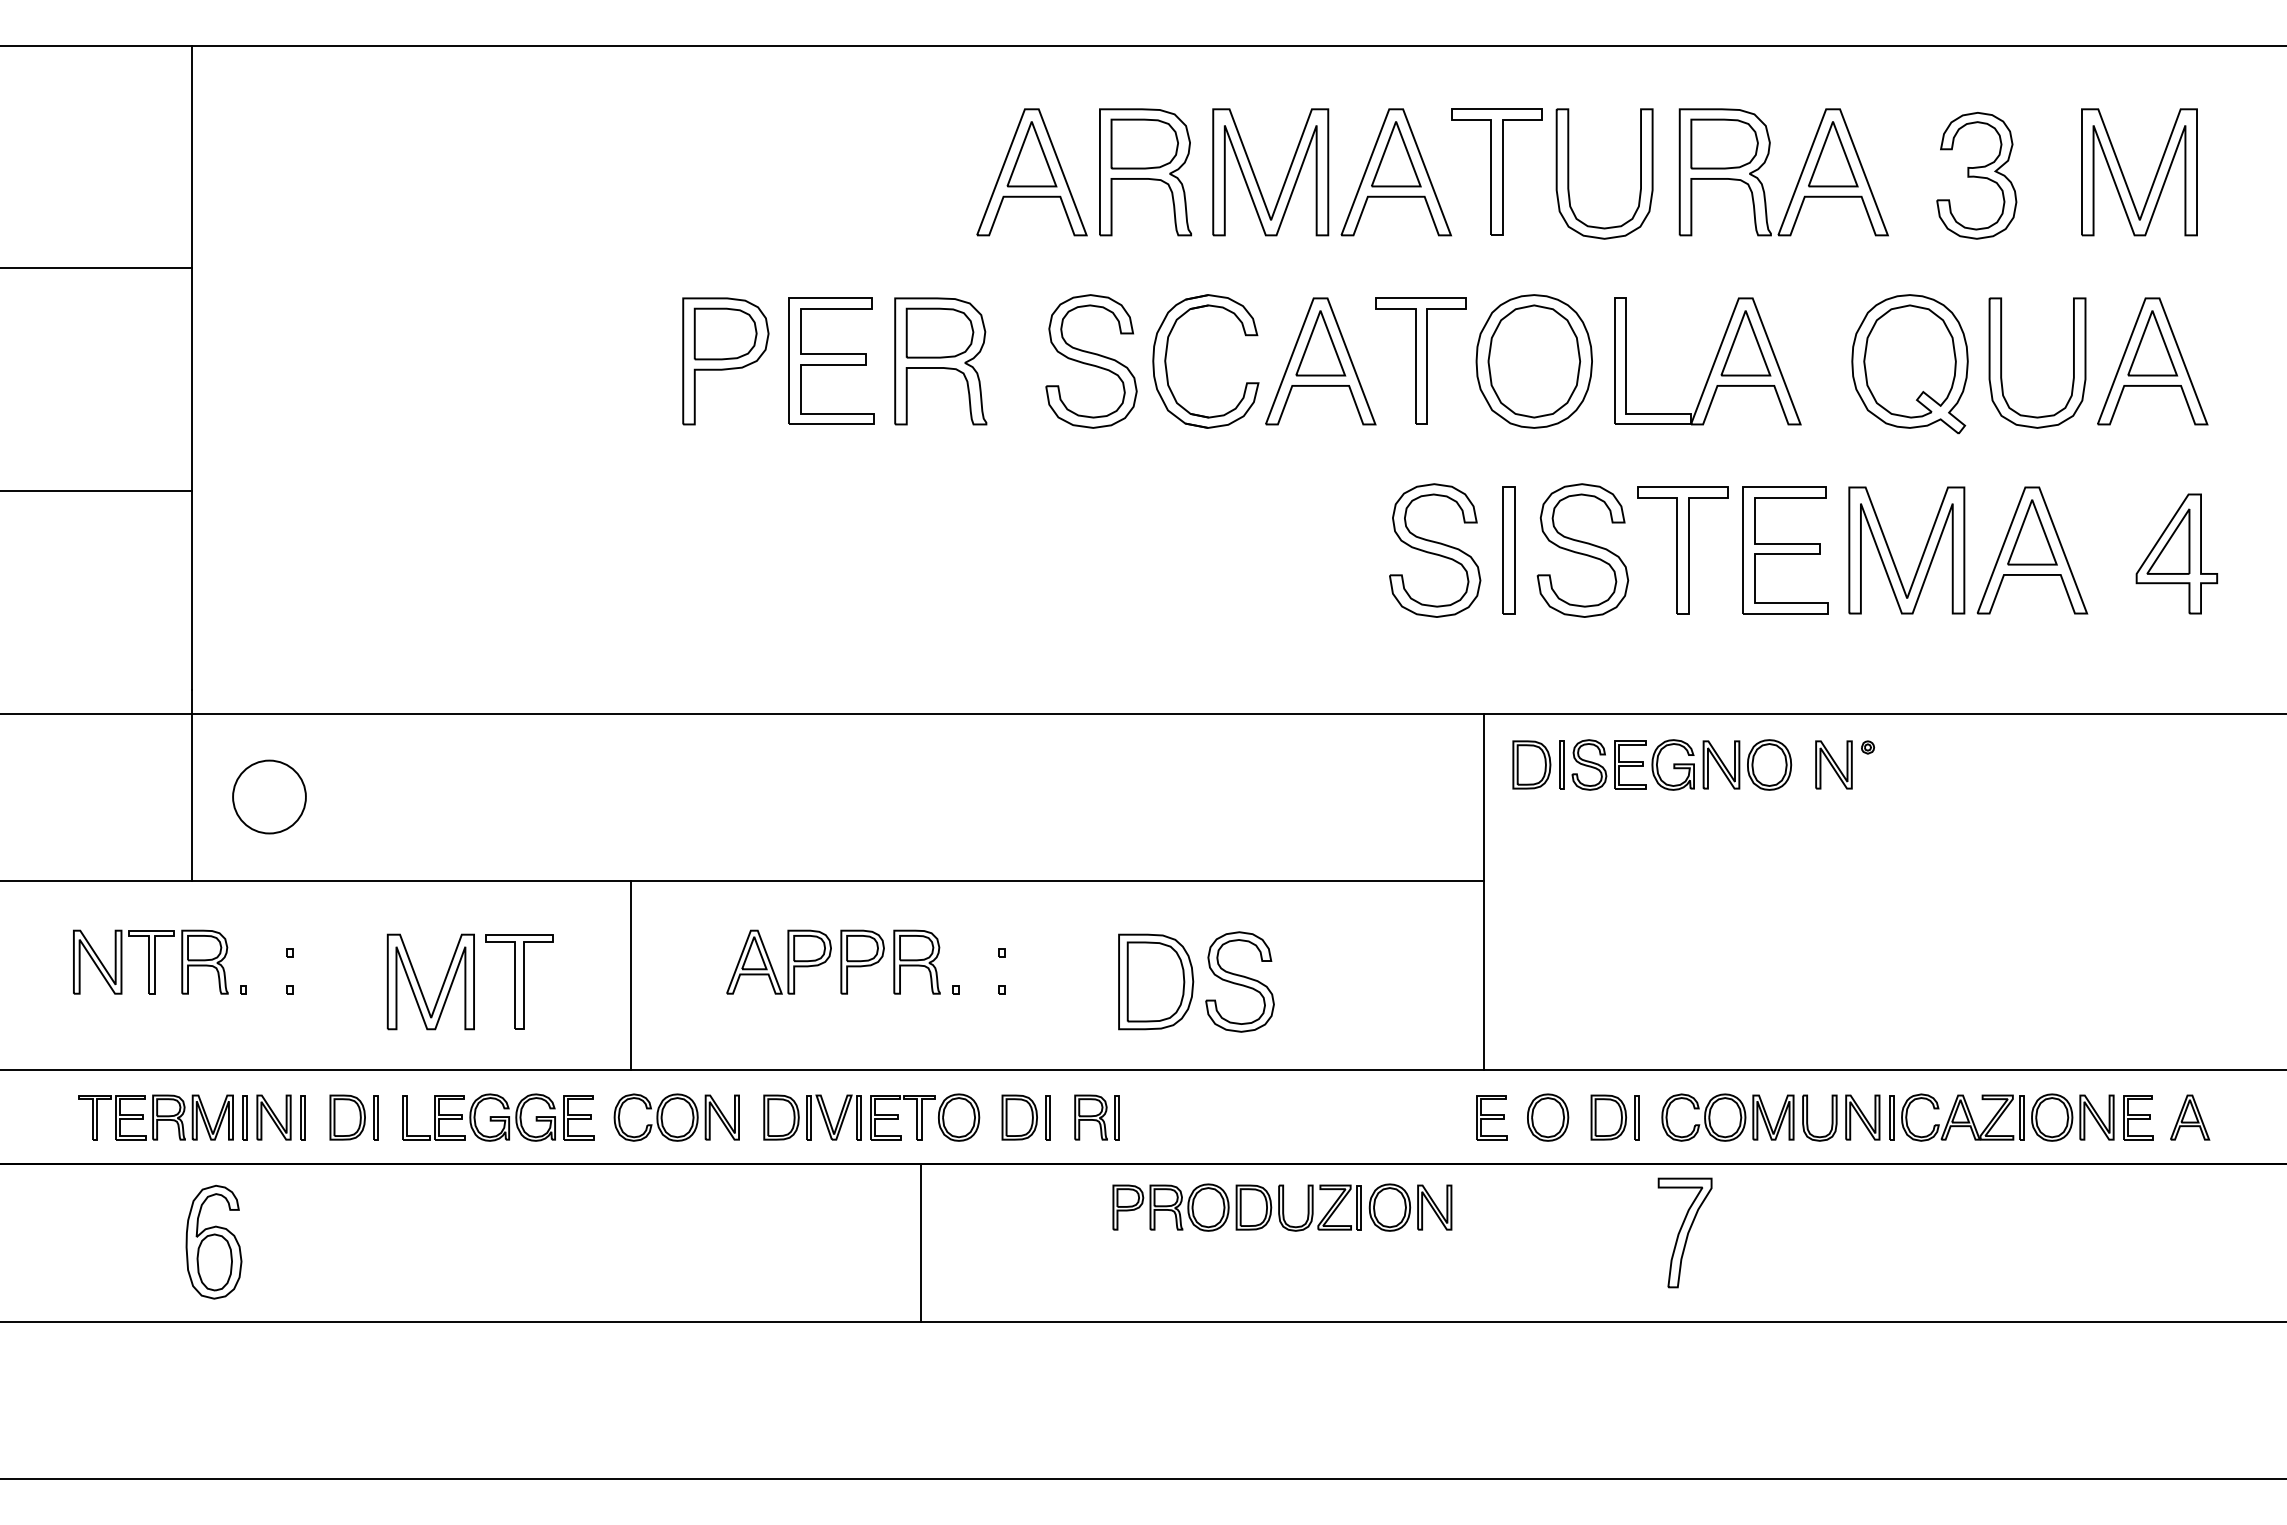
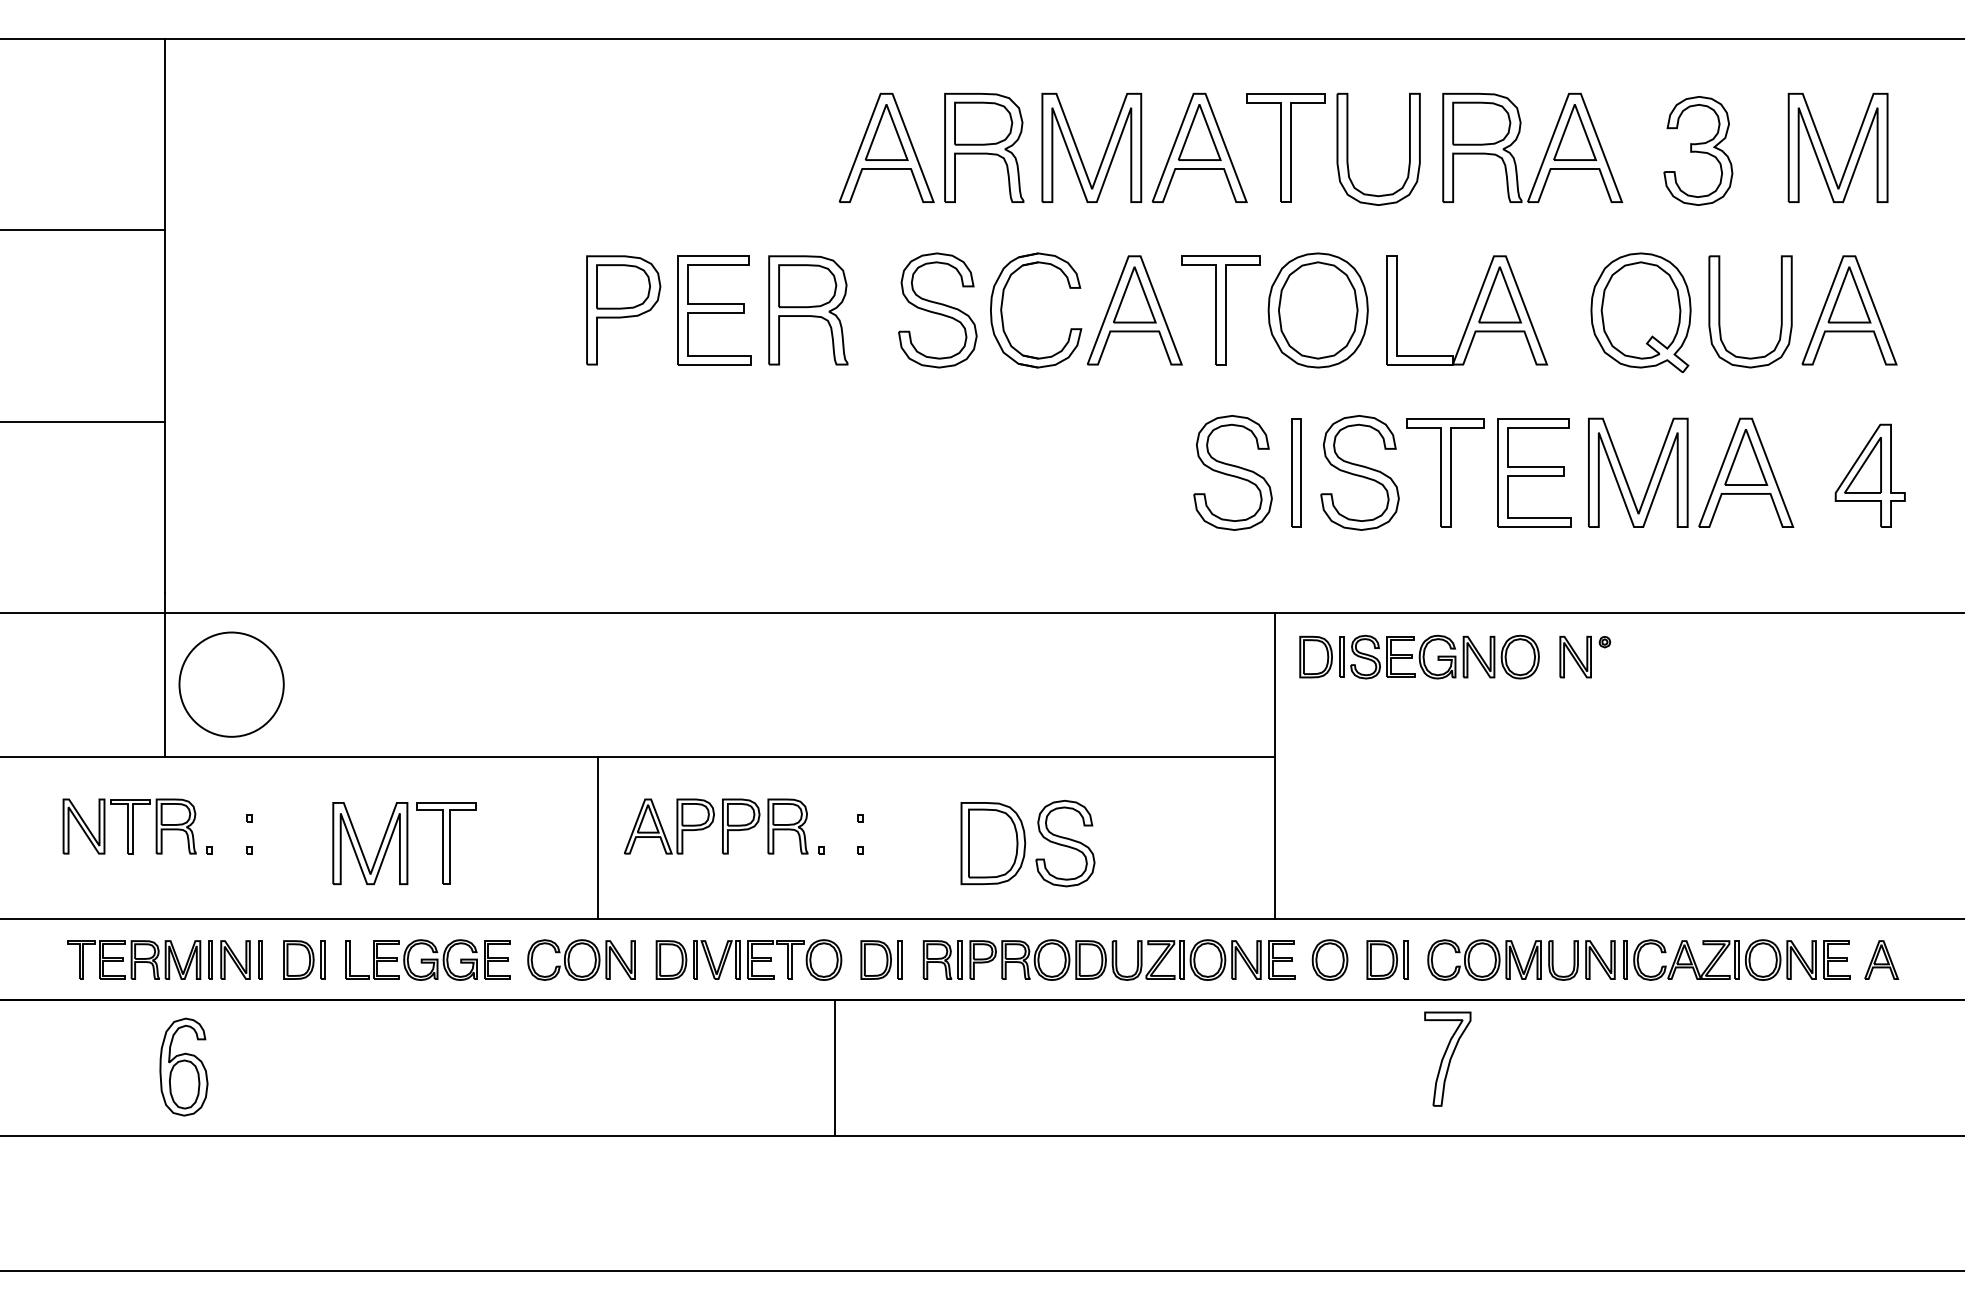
circle: (269, 796) -> (231, 684), size x1.67
line: (630, 974) -> (597, 837), moved
part: (1282, 1207) -> (1115, 959), moved
line: (920, 1242) -> (834, 1067), moved

